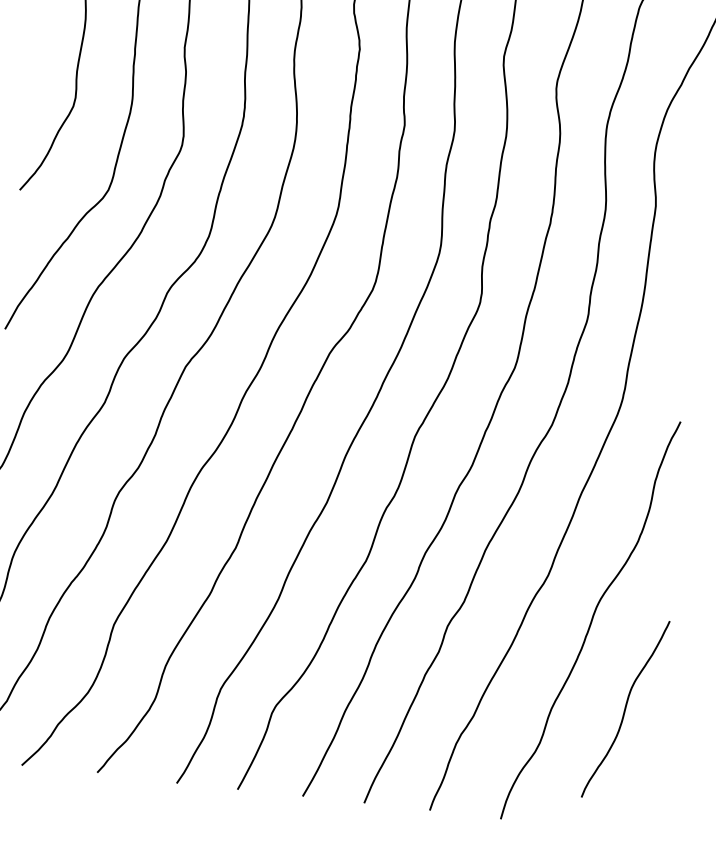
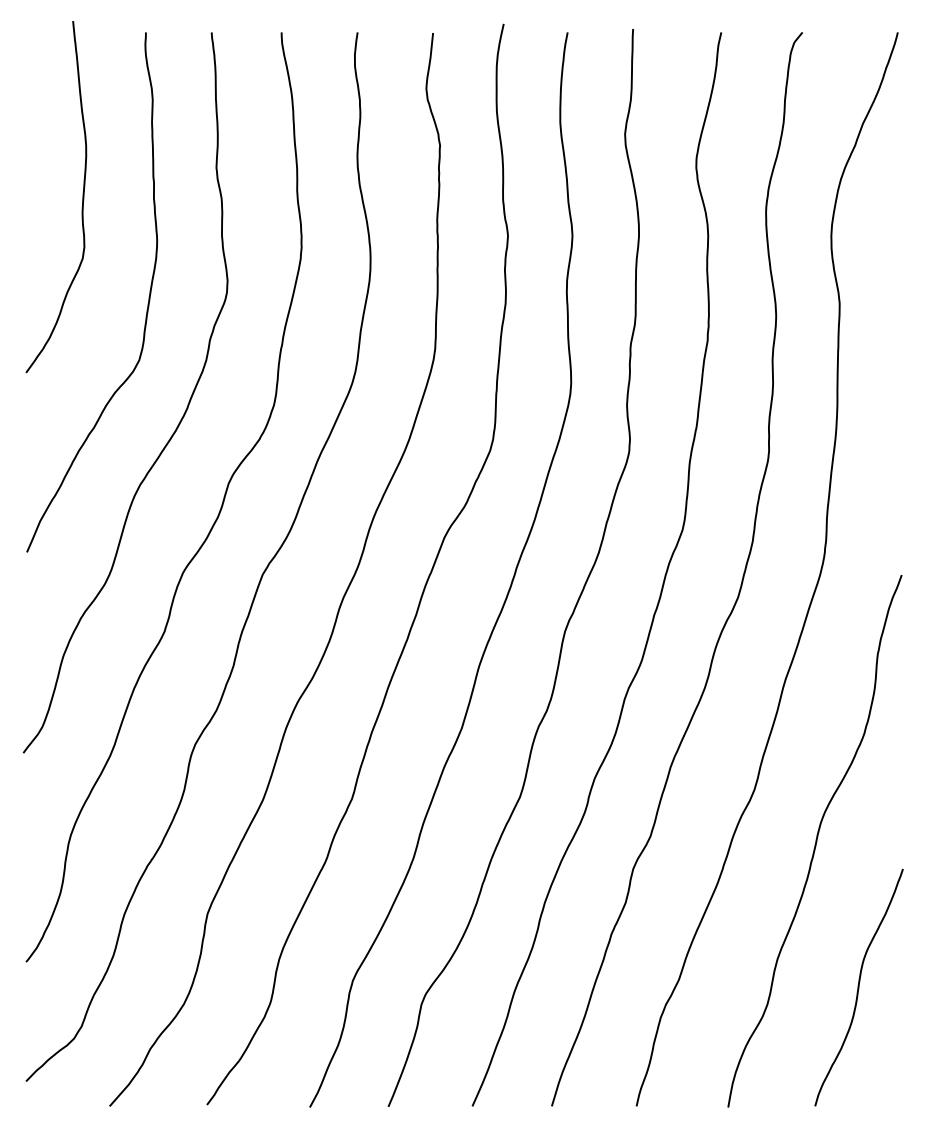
curve: (625, 709) -> (858, 987), moved

